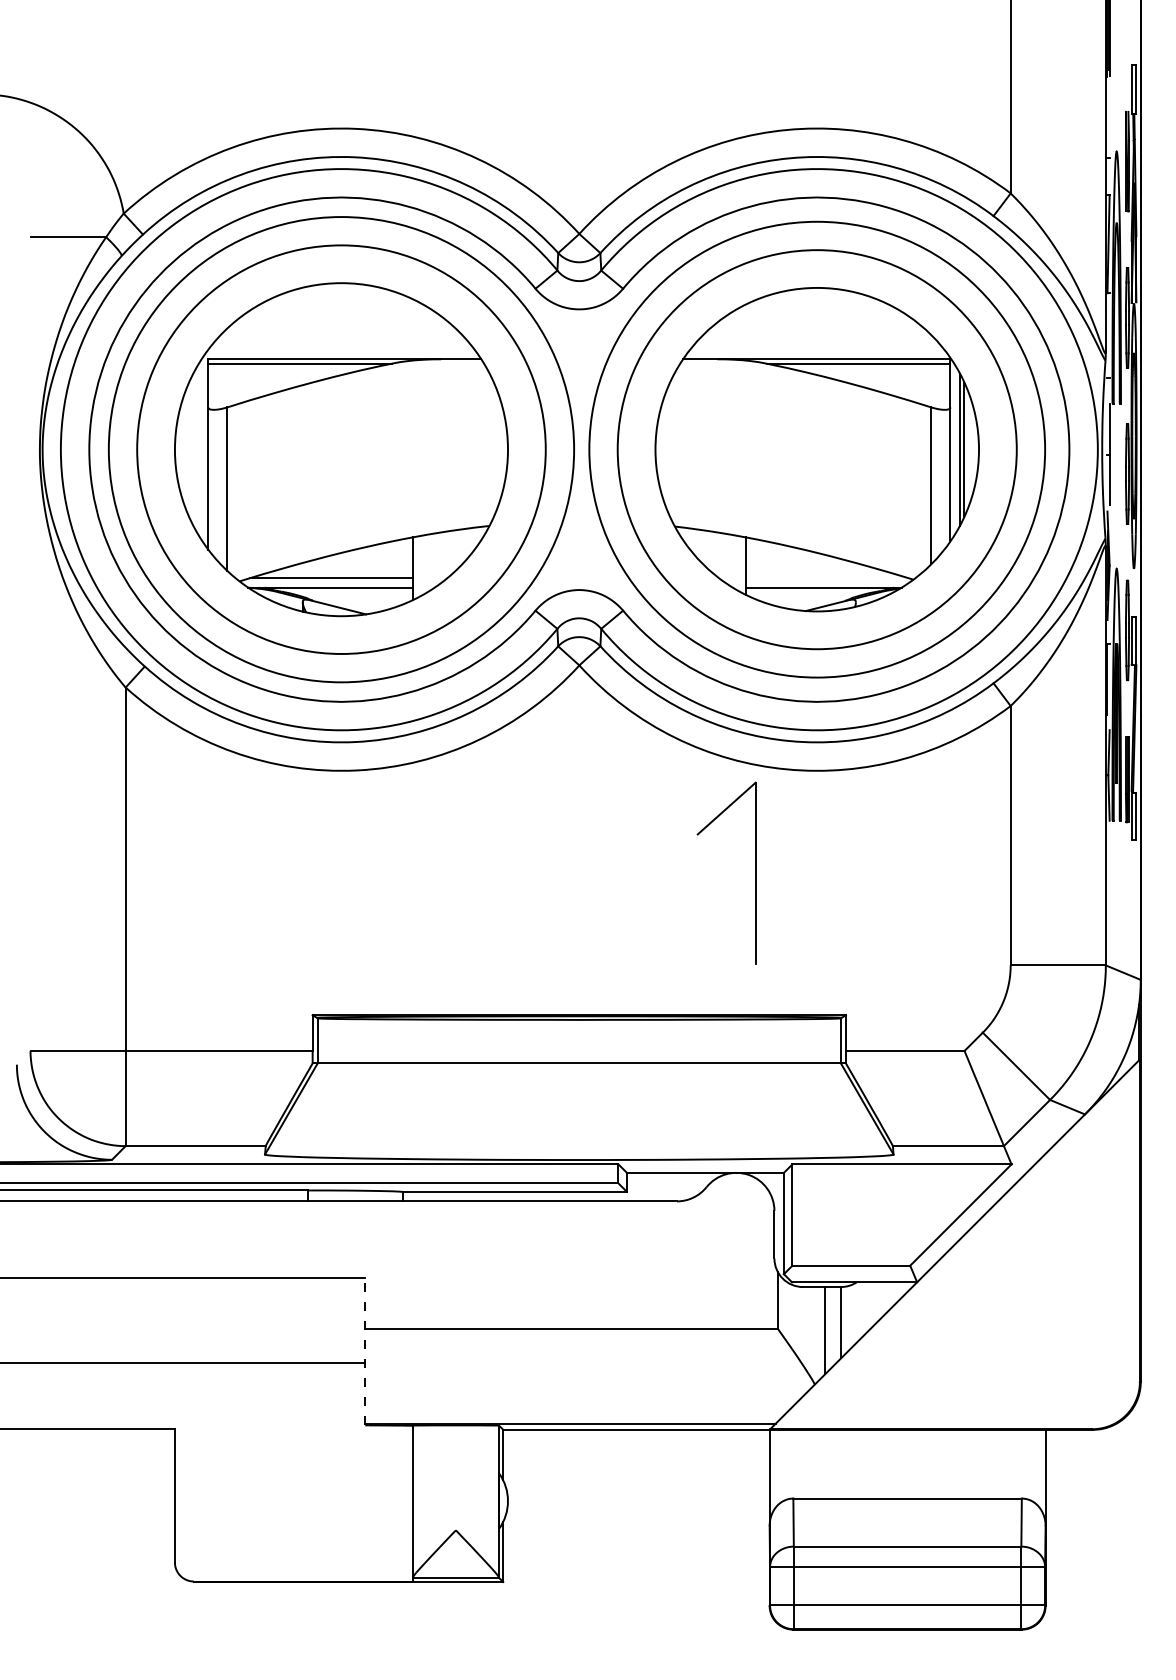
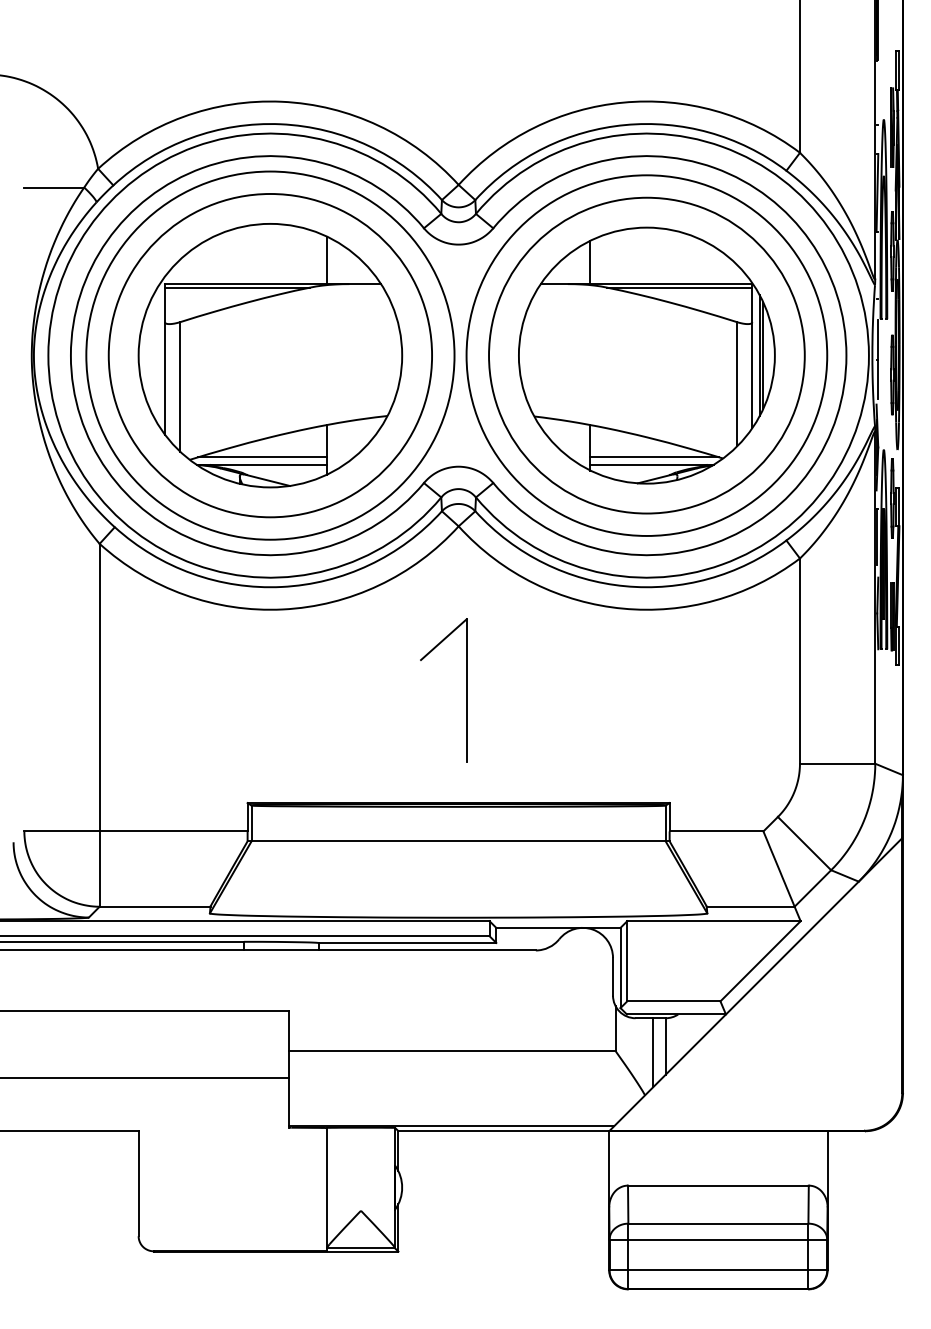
line: (412, 329) -> (326, 260), added
line: (745, 331) -> (590, 262), added
line: (826, 578) -> (654, 457), added
part: (755, 872) -> (466, 690), moved
line: (365, 1351) -> (289, 1069), dashed -> solid

